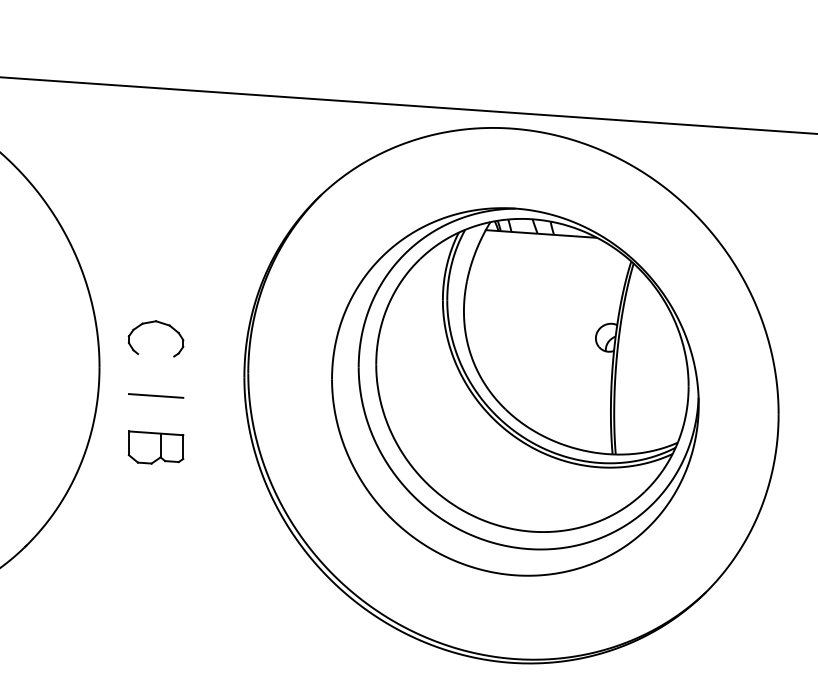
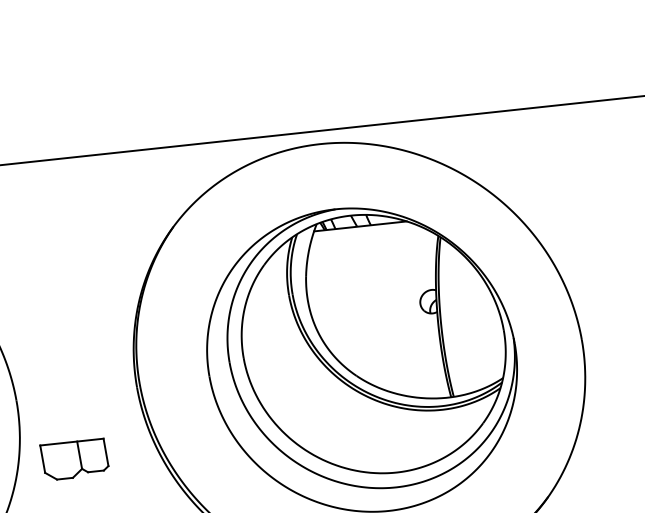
part: (159, 323) -> (59, 355), removed
line: (155, 395) -> (66, 415), removed
part: (155, 447) -> (74, 458), size x1.4

